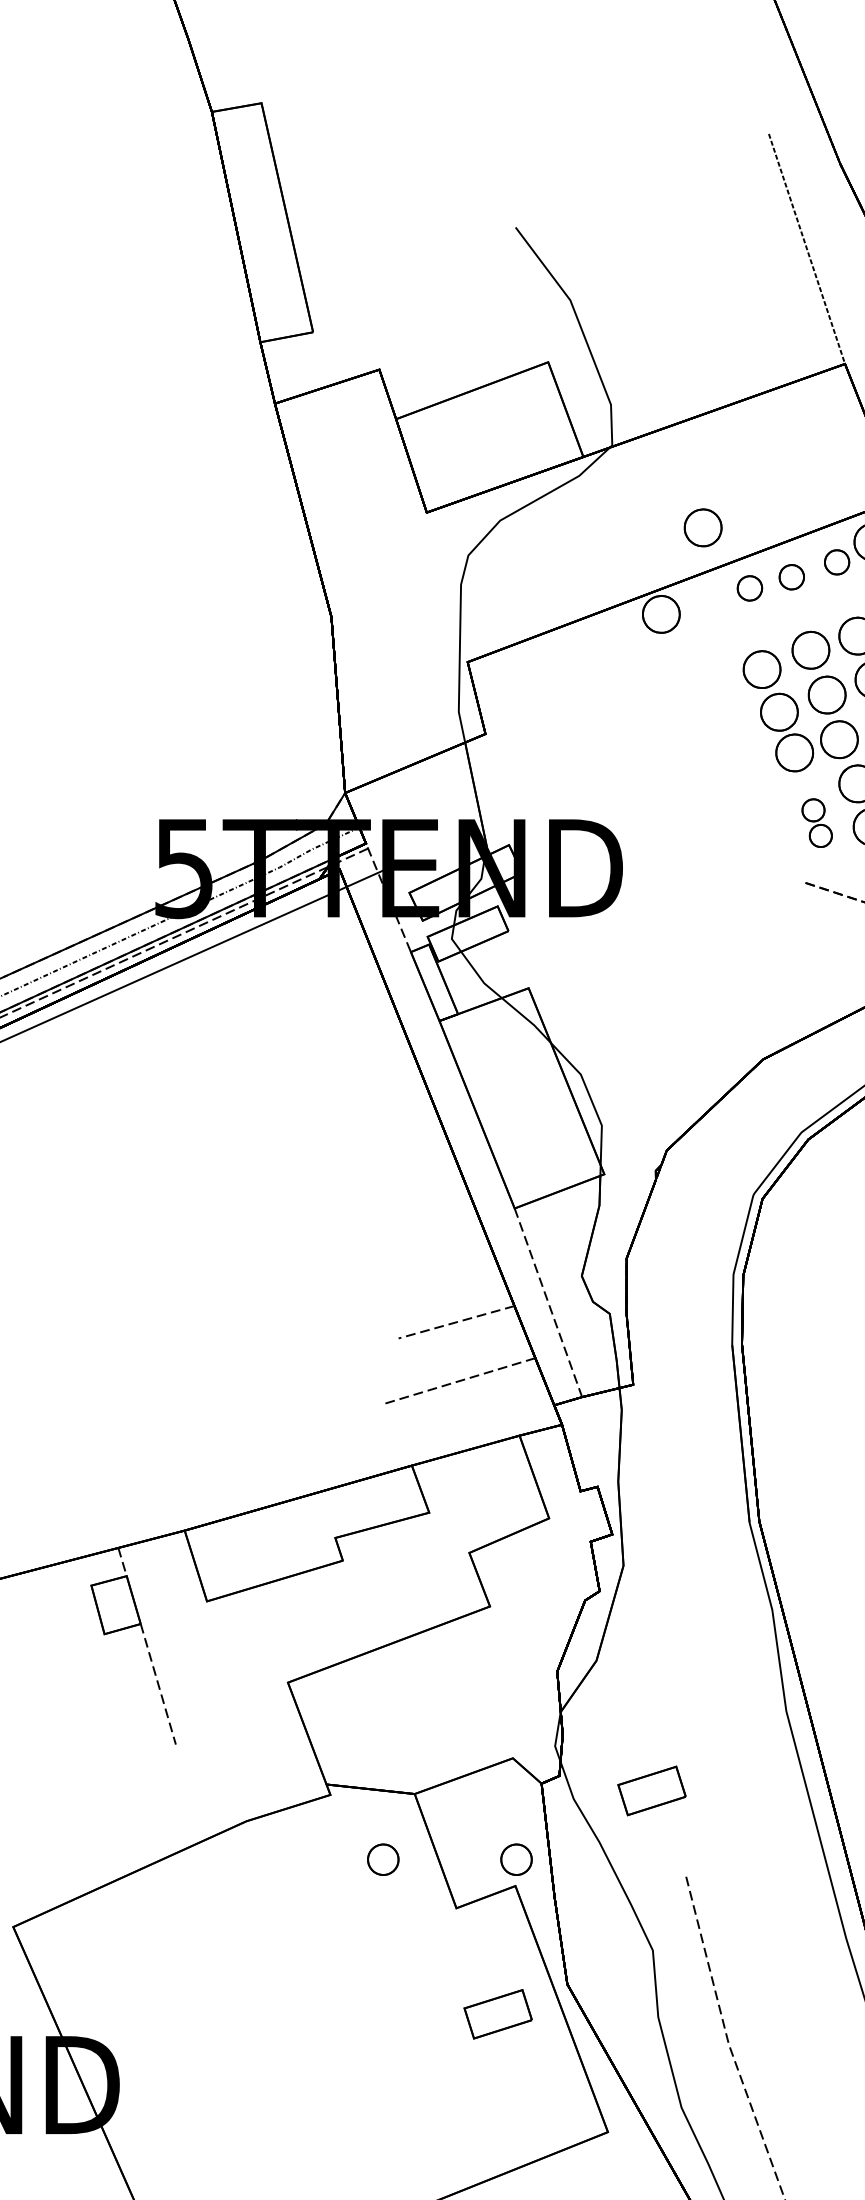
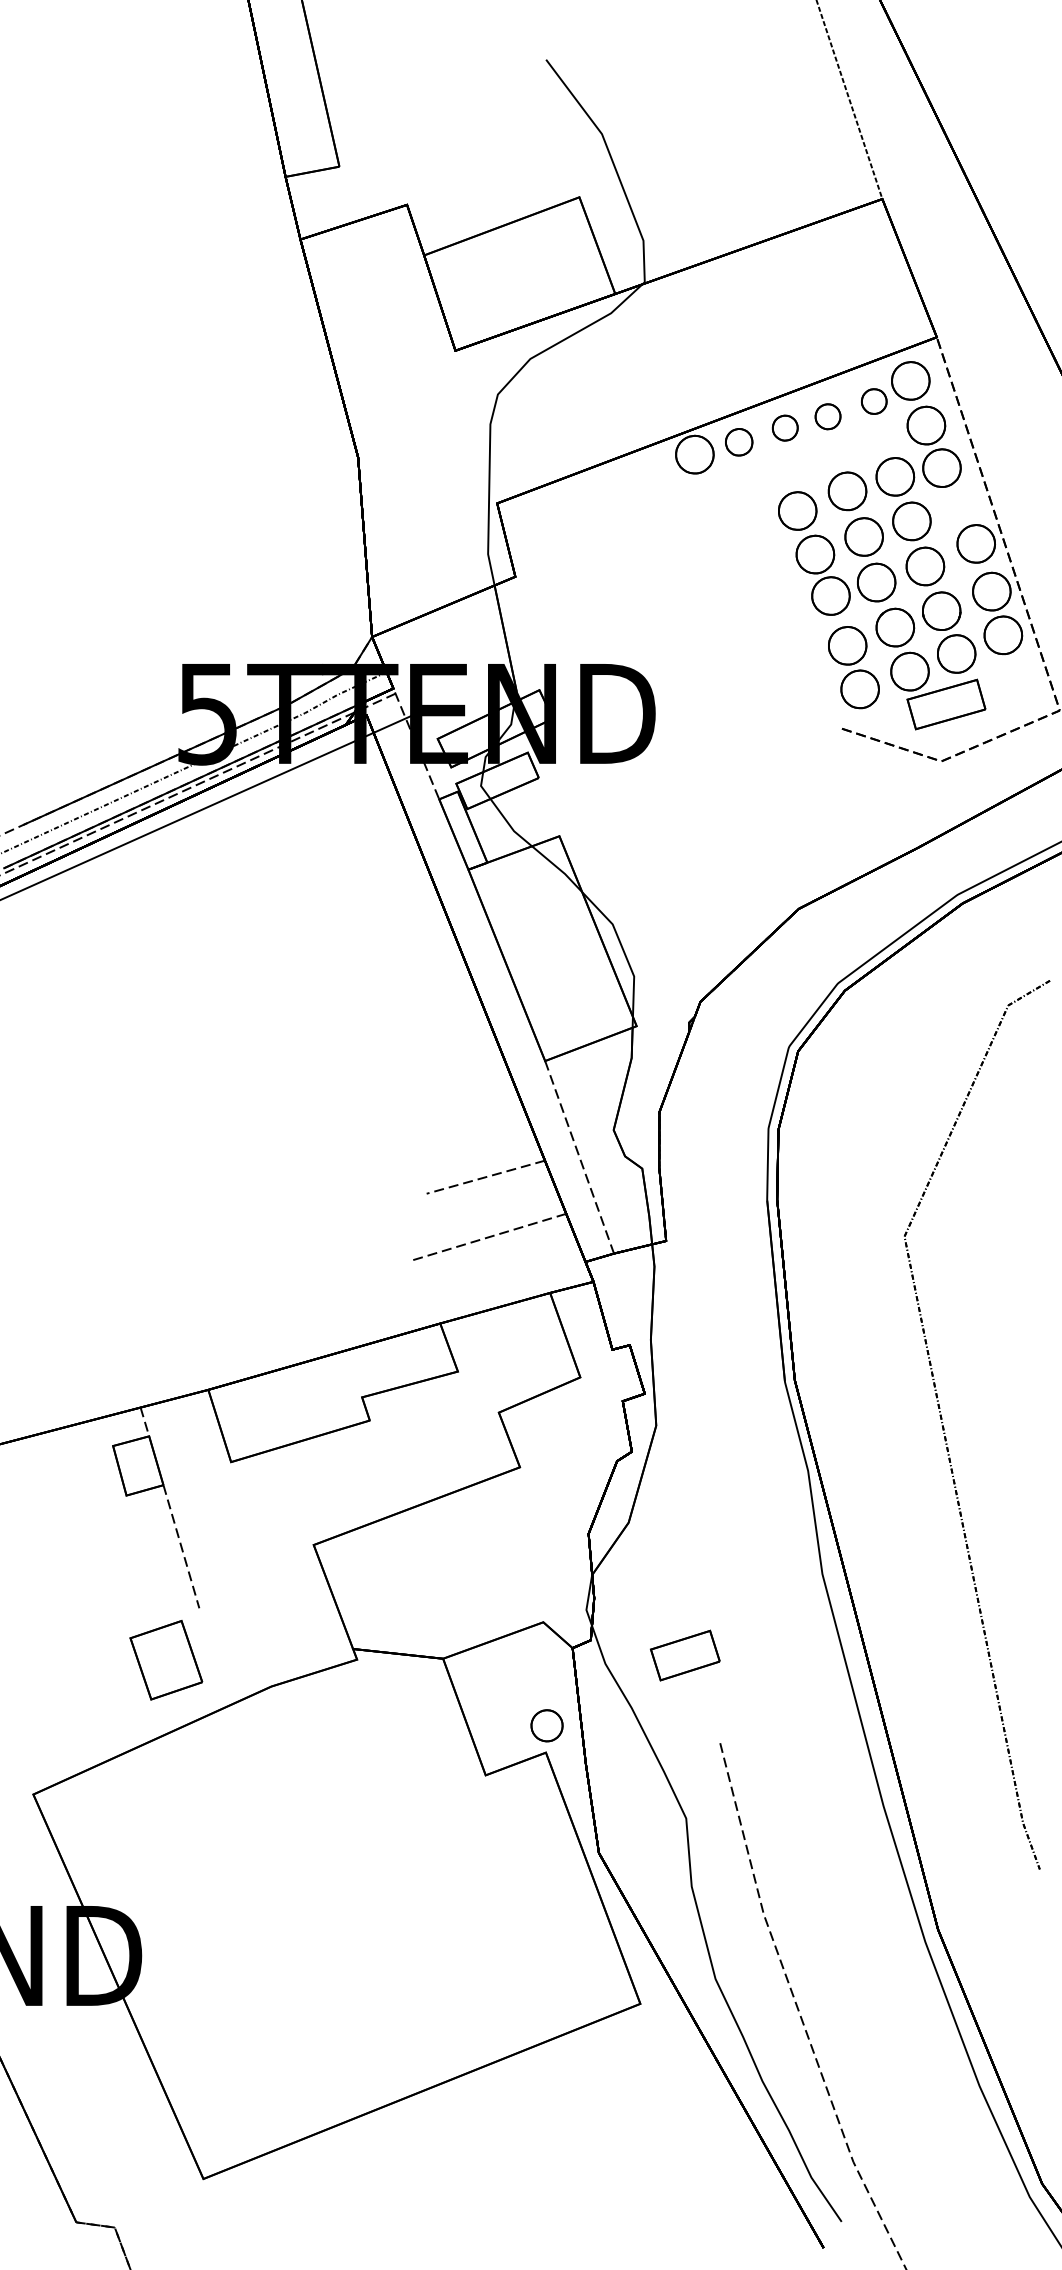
part: (703, 528) -> (737, 366), removed
part: (705, 602) -> (739, 442), added
part: (816, 822) -> (853, 667), size x1.67
part: (143, 1795) -> (166, 1660), added
part: (382, 1859) -> (410, 1725), removed
part: (498, 2014) -> (528, 1883), removed

